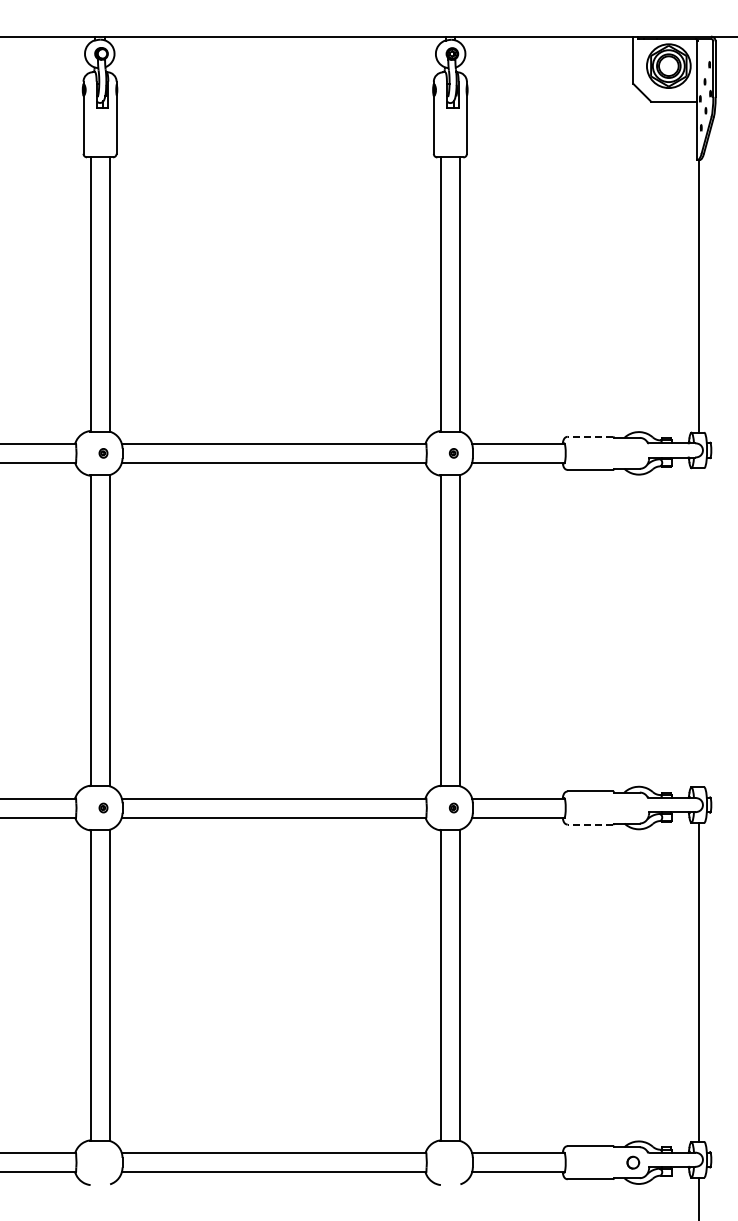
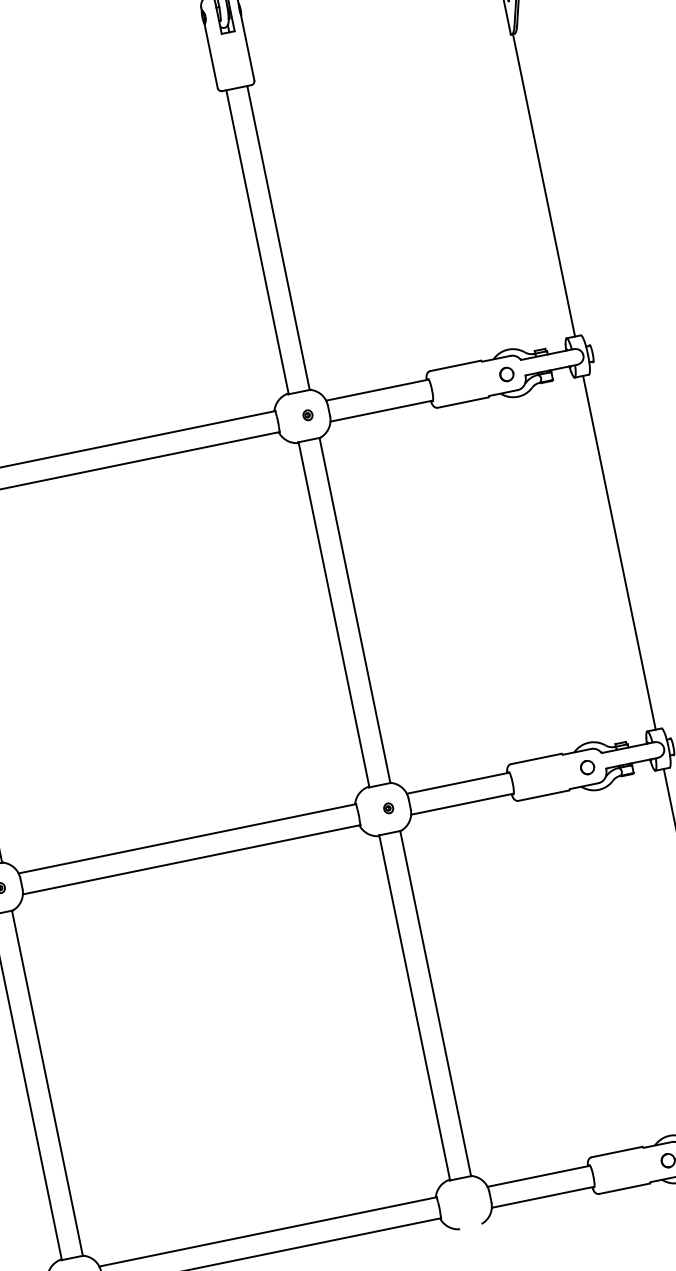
line: (590, 436) -> (455, 365), dashed -> solid
part: (633, 453) -> (507, 374), added
line: (699, 627) -> (619, 552), added
part: (633, 807) -> (587, 766), added
line: (590, 824) -> (543, 795), dashed -> solid

